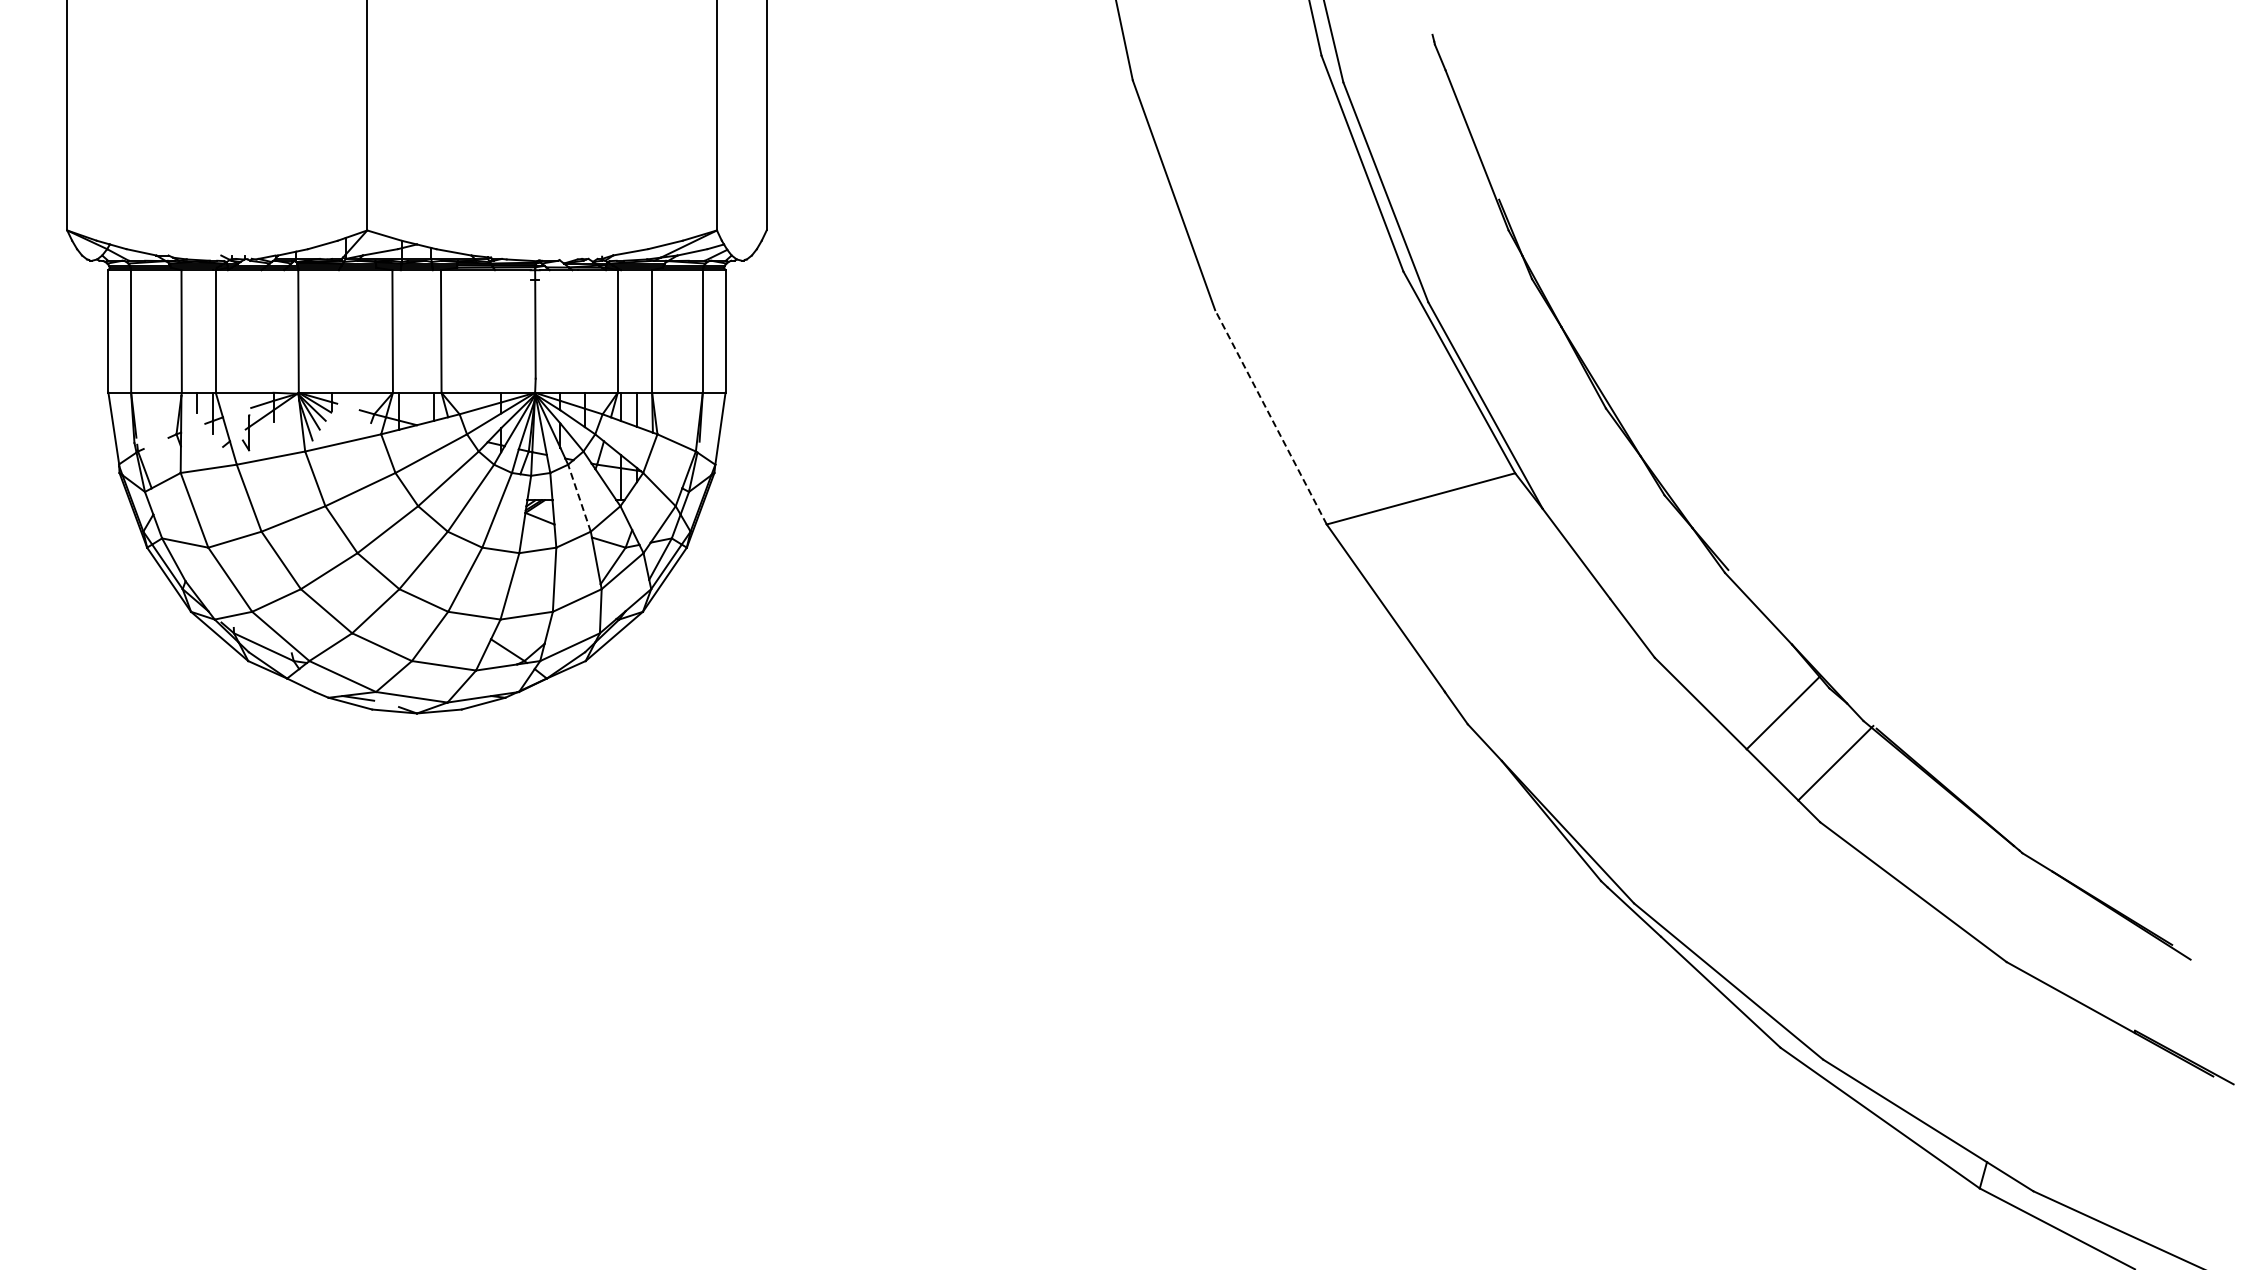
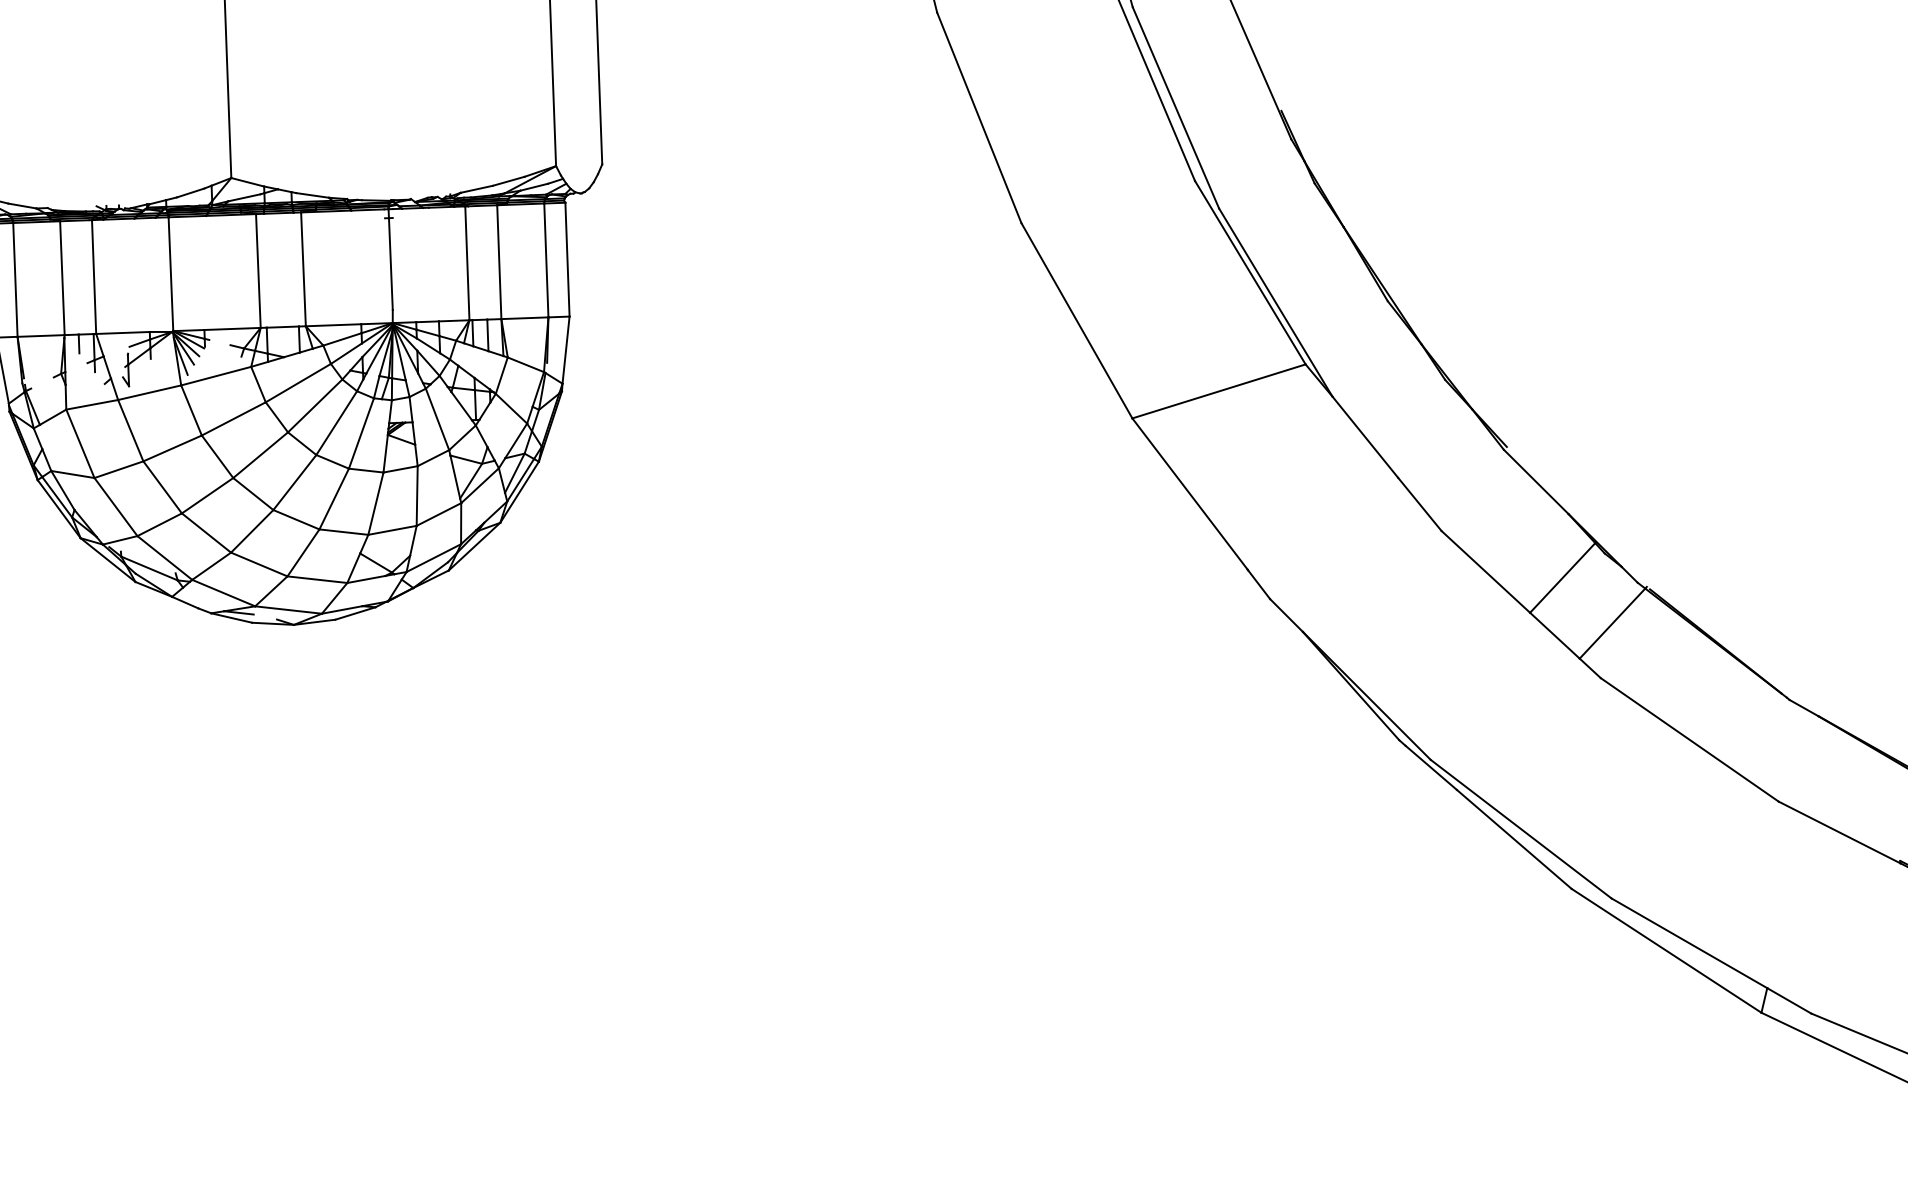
line: (1270, 417) -> (1076, 320), dashed -> solid
line: (579, 497) -> (437, 418), dashed -> solid

